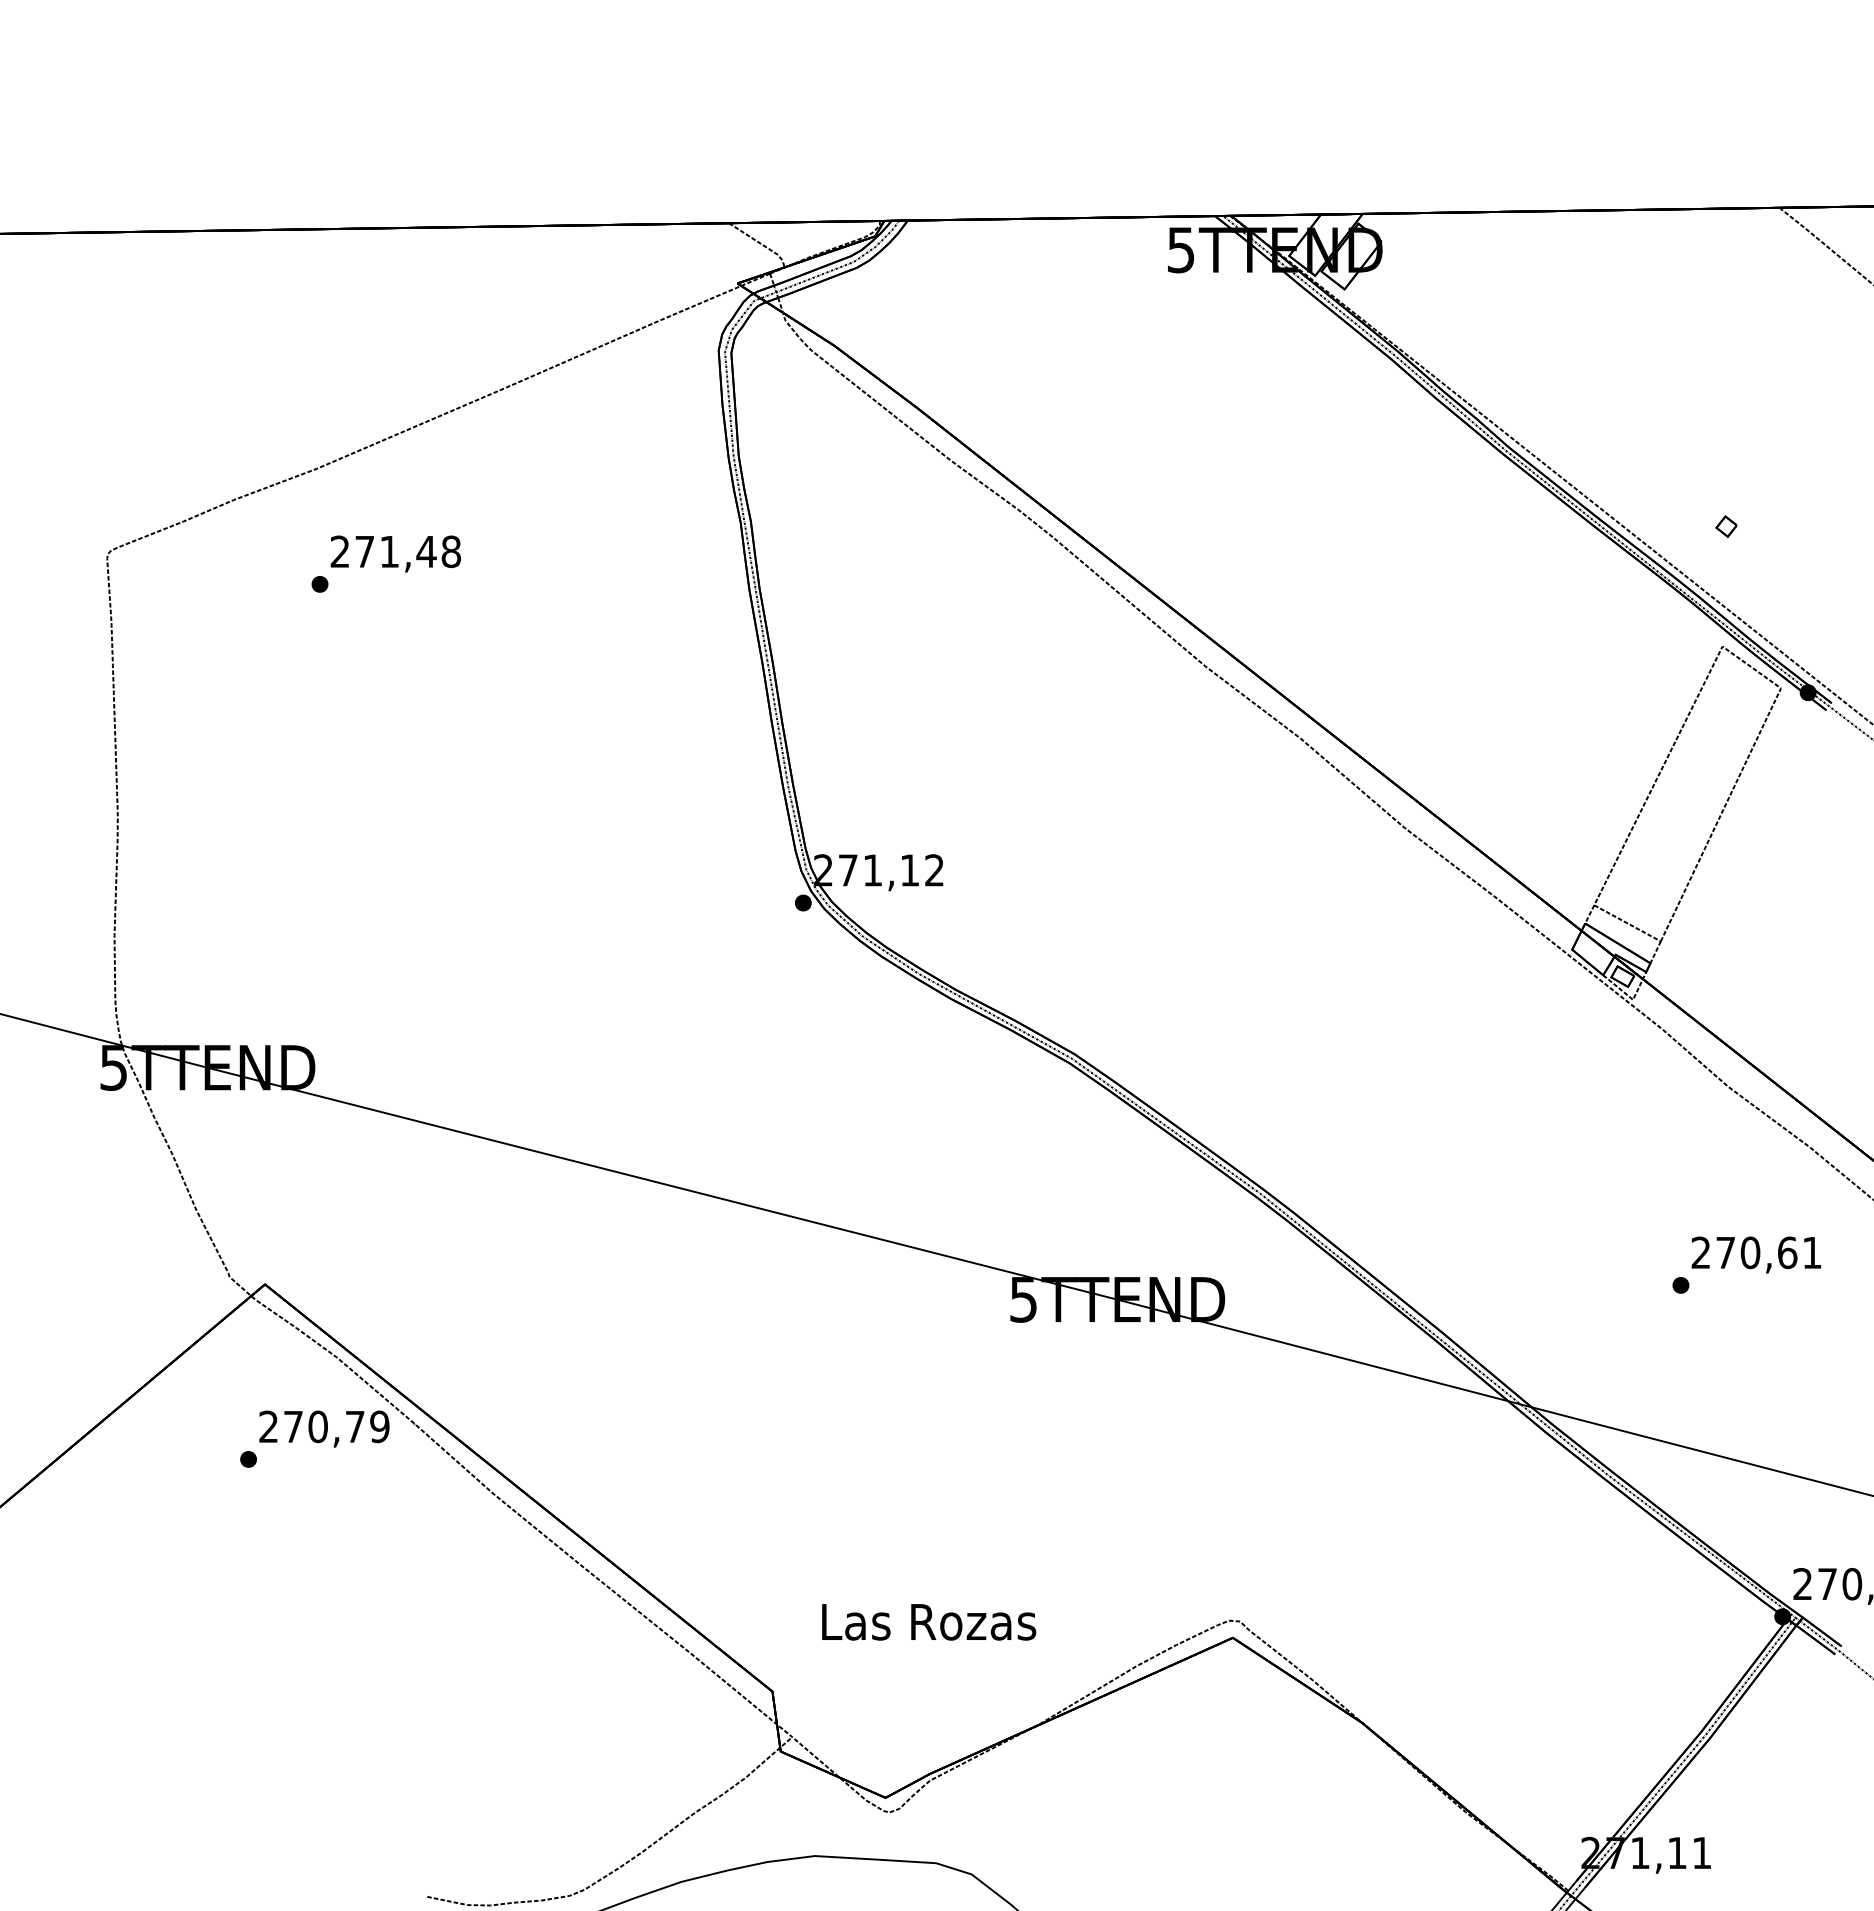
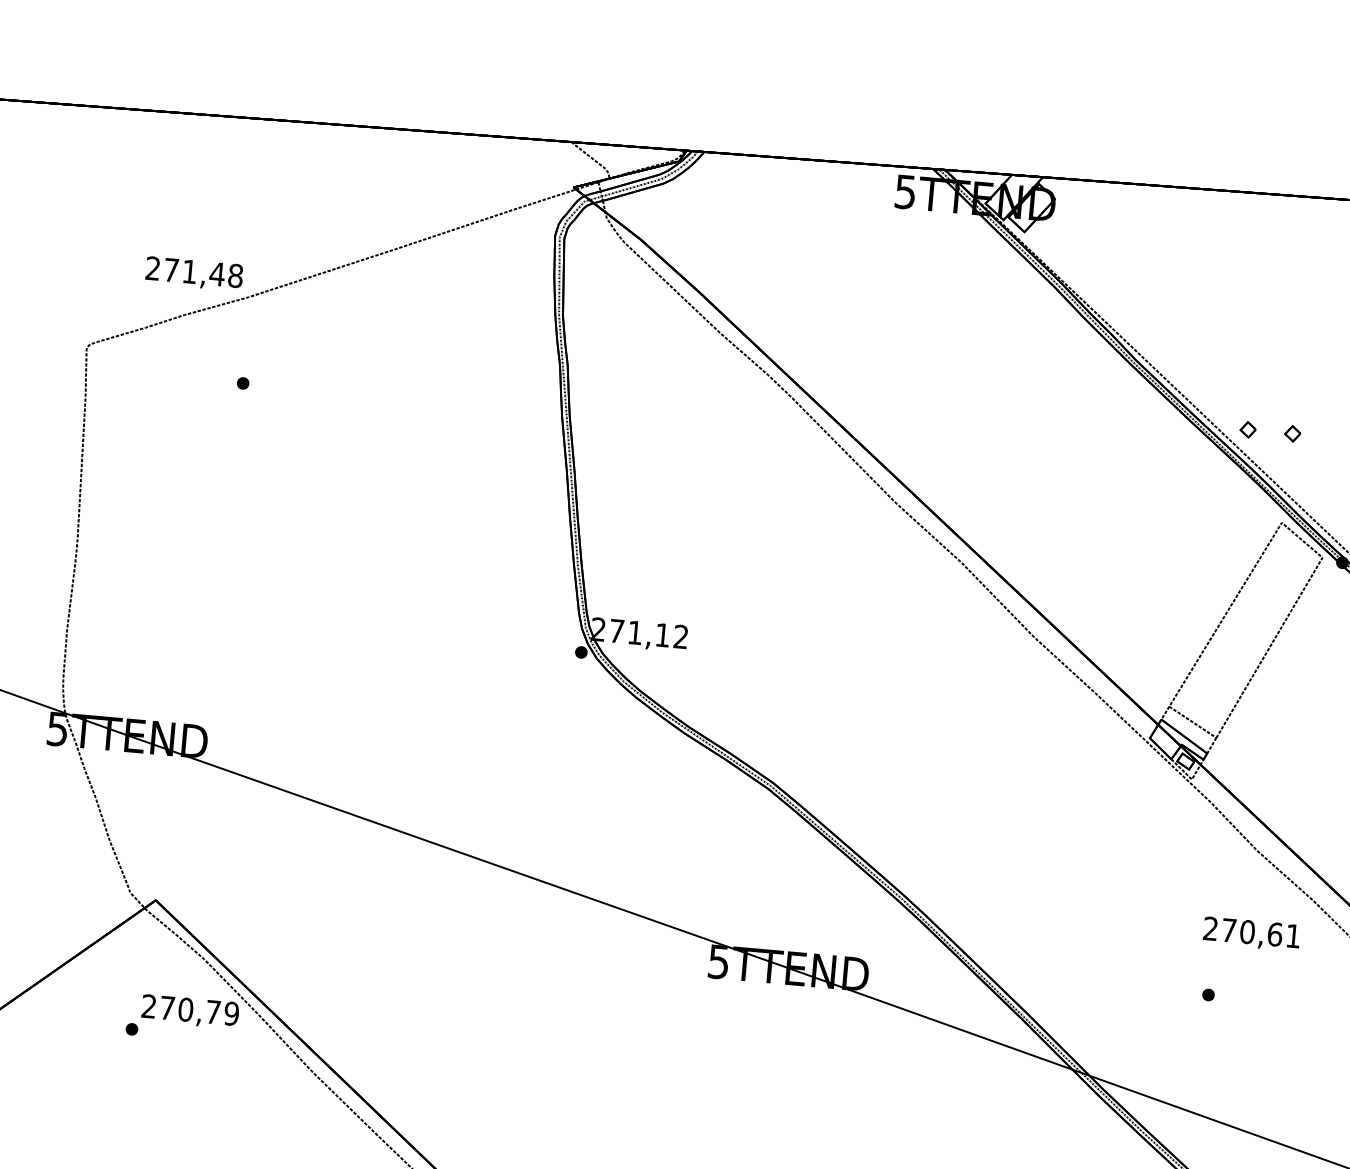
part: (1666, 526) -> (1248, 429), added
text: (395, 553) -> (194, 273), moved
text: (1756, 1254) -> (1251, 933), moved

